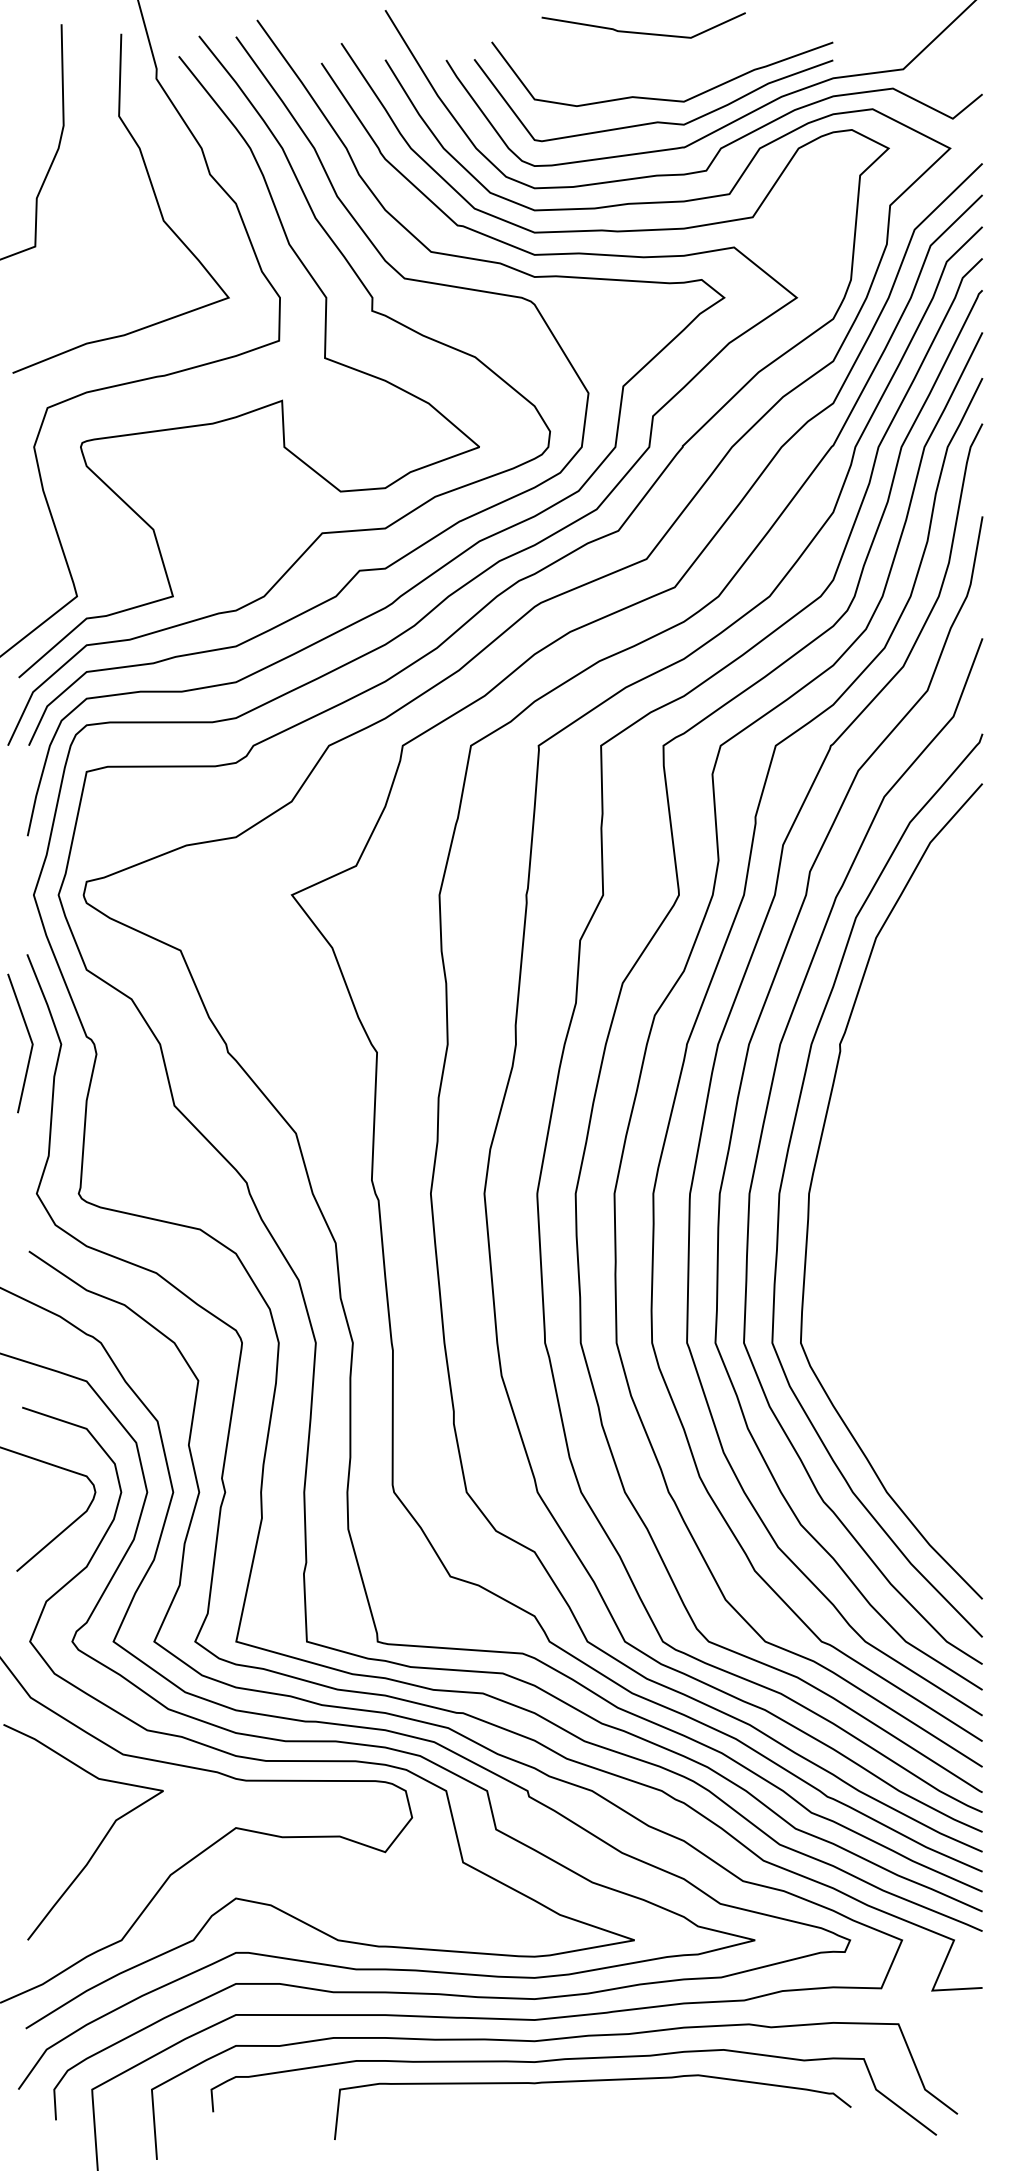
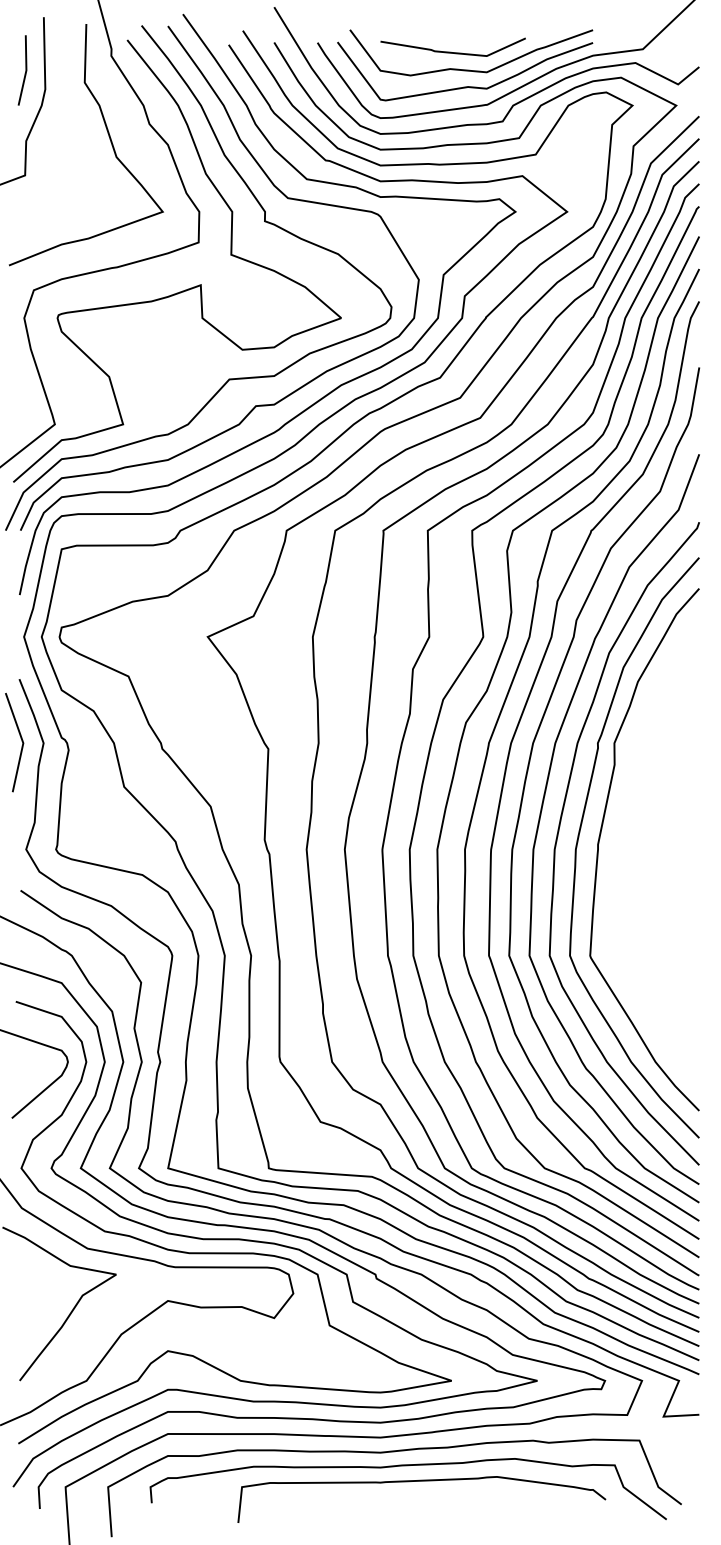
line: (643, 32) -> (453, 52), moved
line: (35, 100) -> (25, 71), added
curve: (842, 1182) -> (599, 841), added

